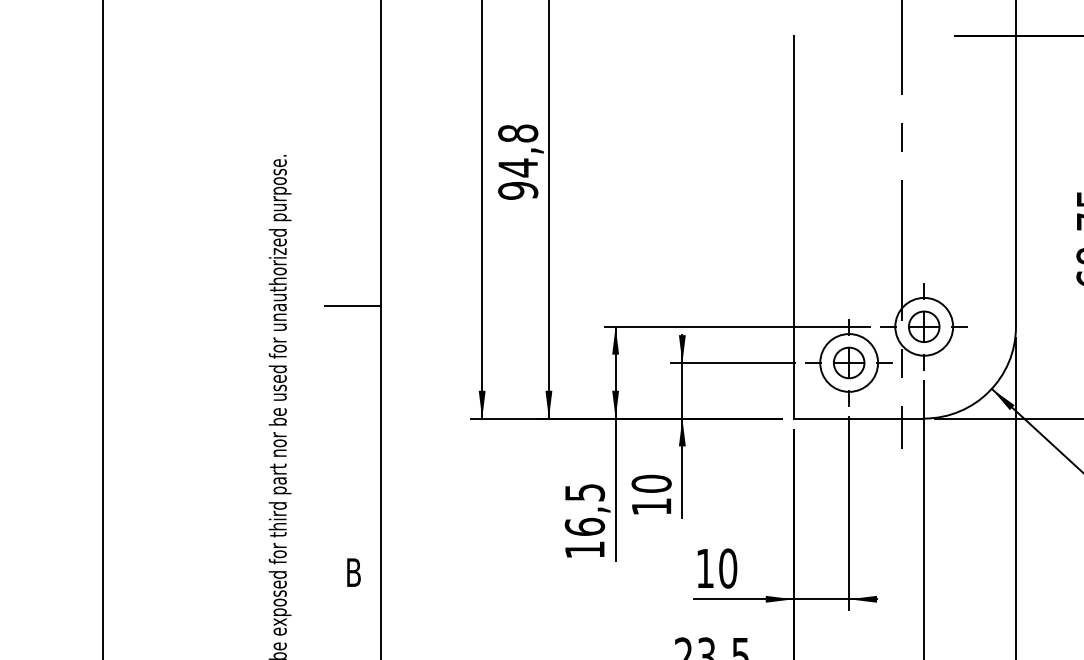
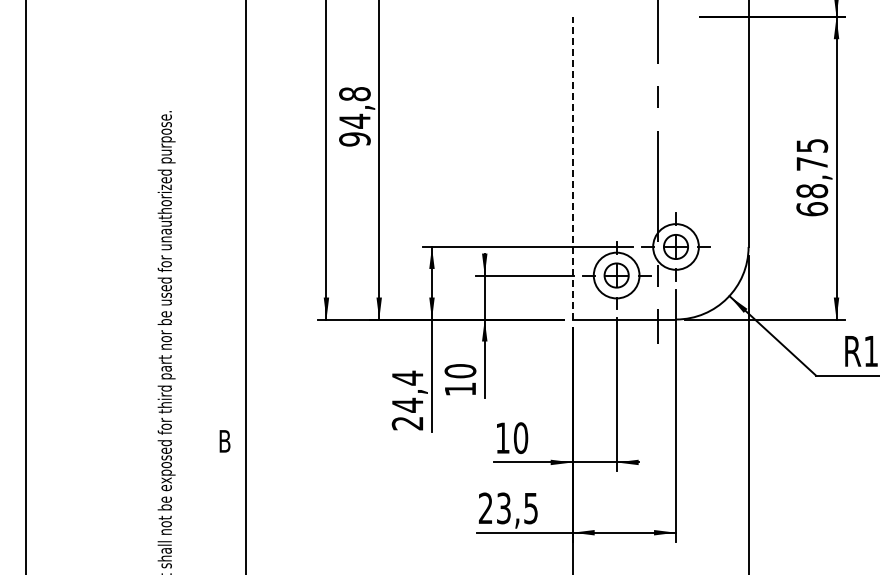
line: (793, 226) -> (572, 167), solid -> dashed
line: (353, 305) -> (224, 230), removed
text: (584, 520) -> (407, 400), 16,5 -> 24,4

